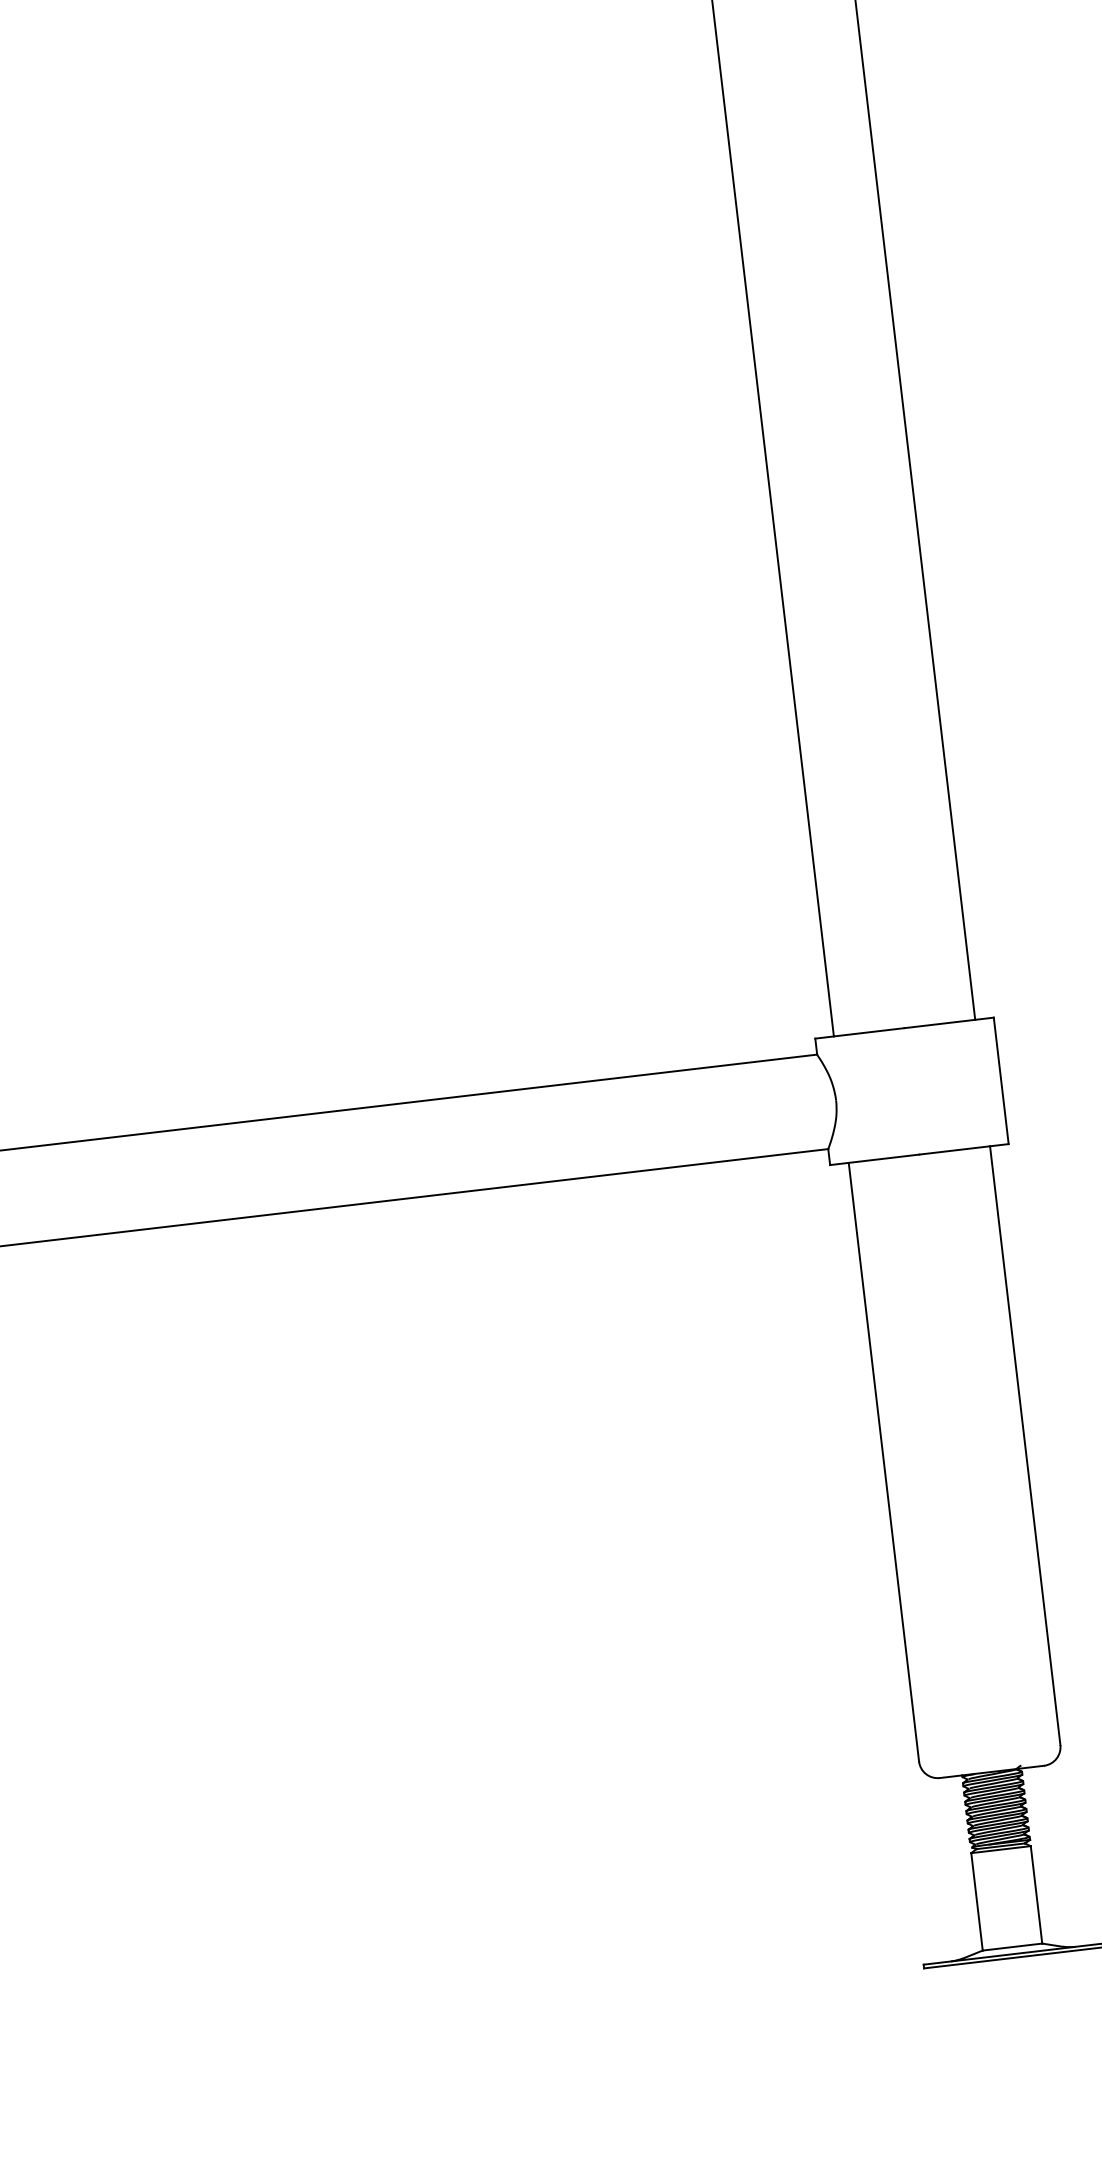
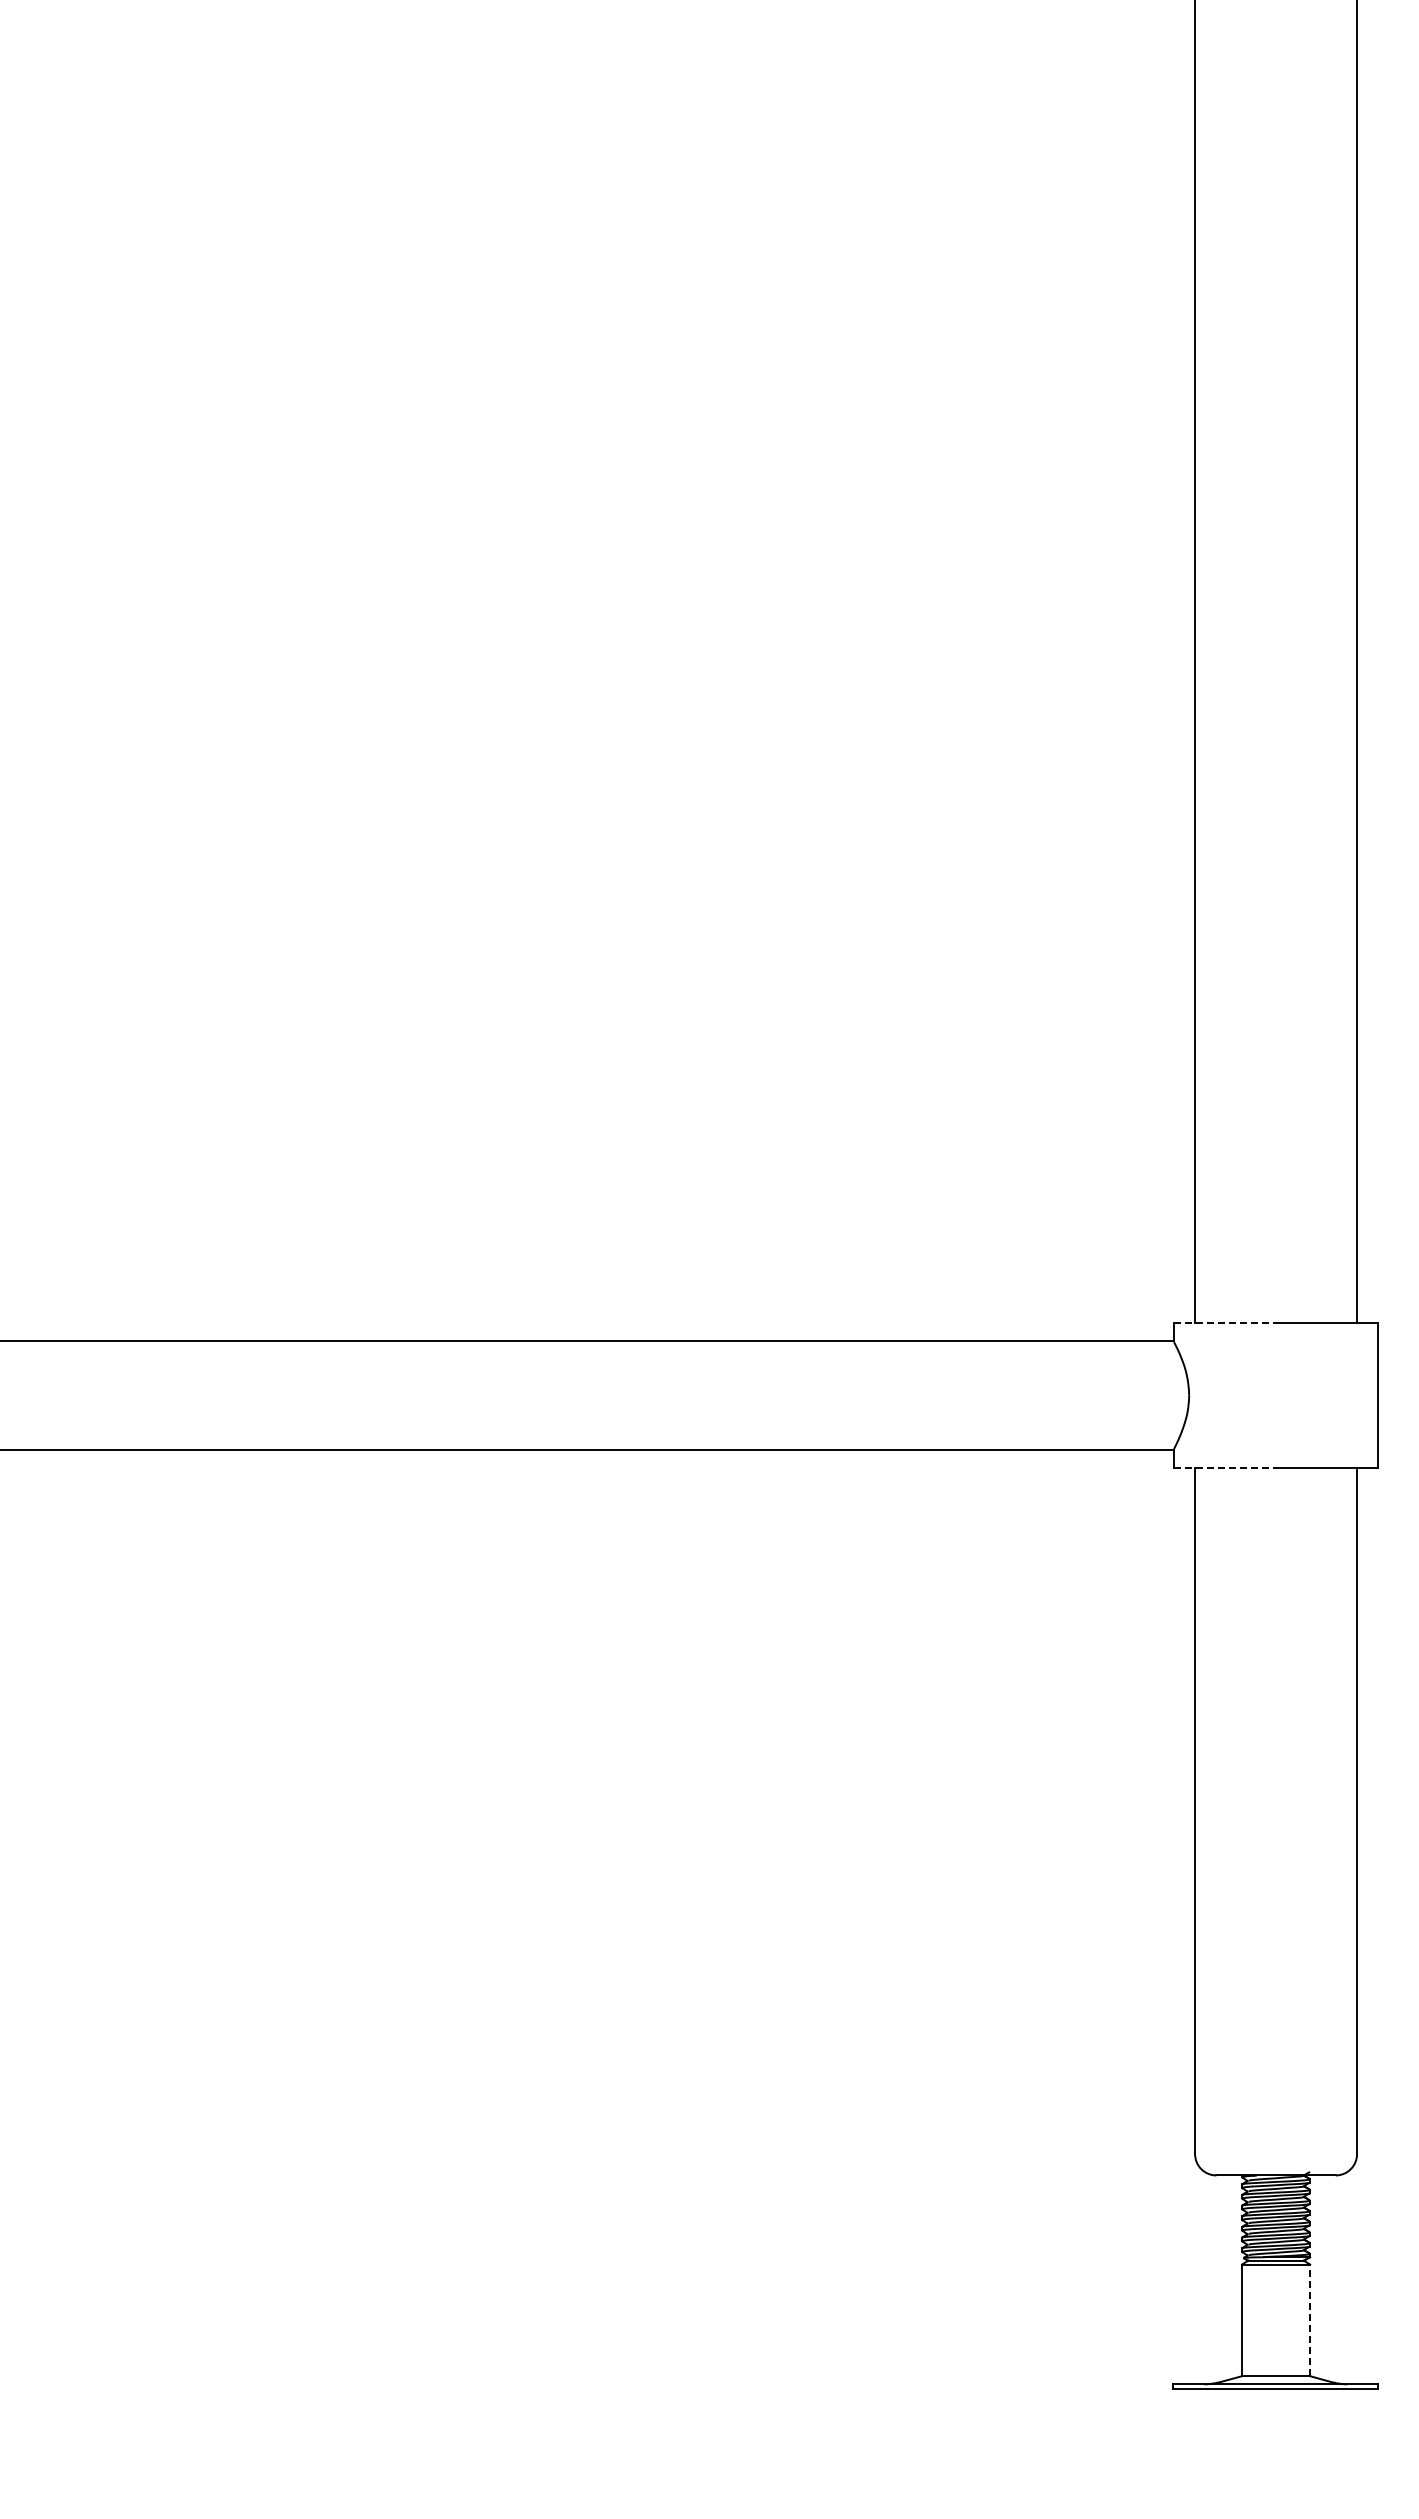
line: (860, 1032) -> (1225, 1322), solid -> dashed
line: (875, 1159) -> (1225, 1467), solid -> dashed
line: (1036, 1894) -> (1310, 2320), solid -> dashed

